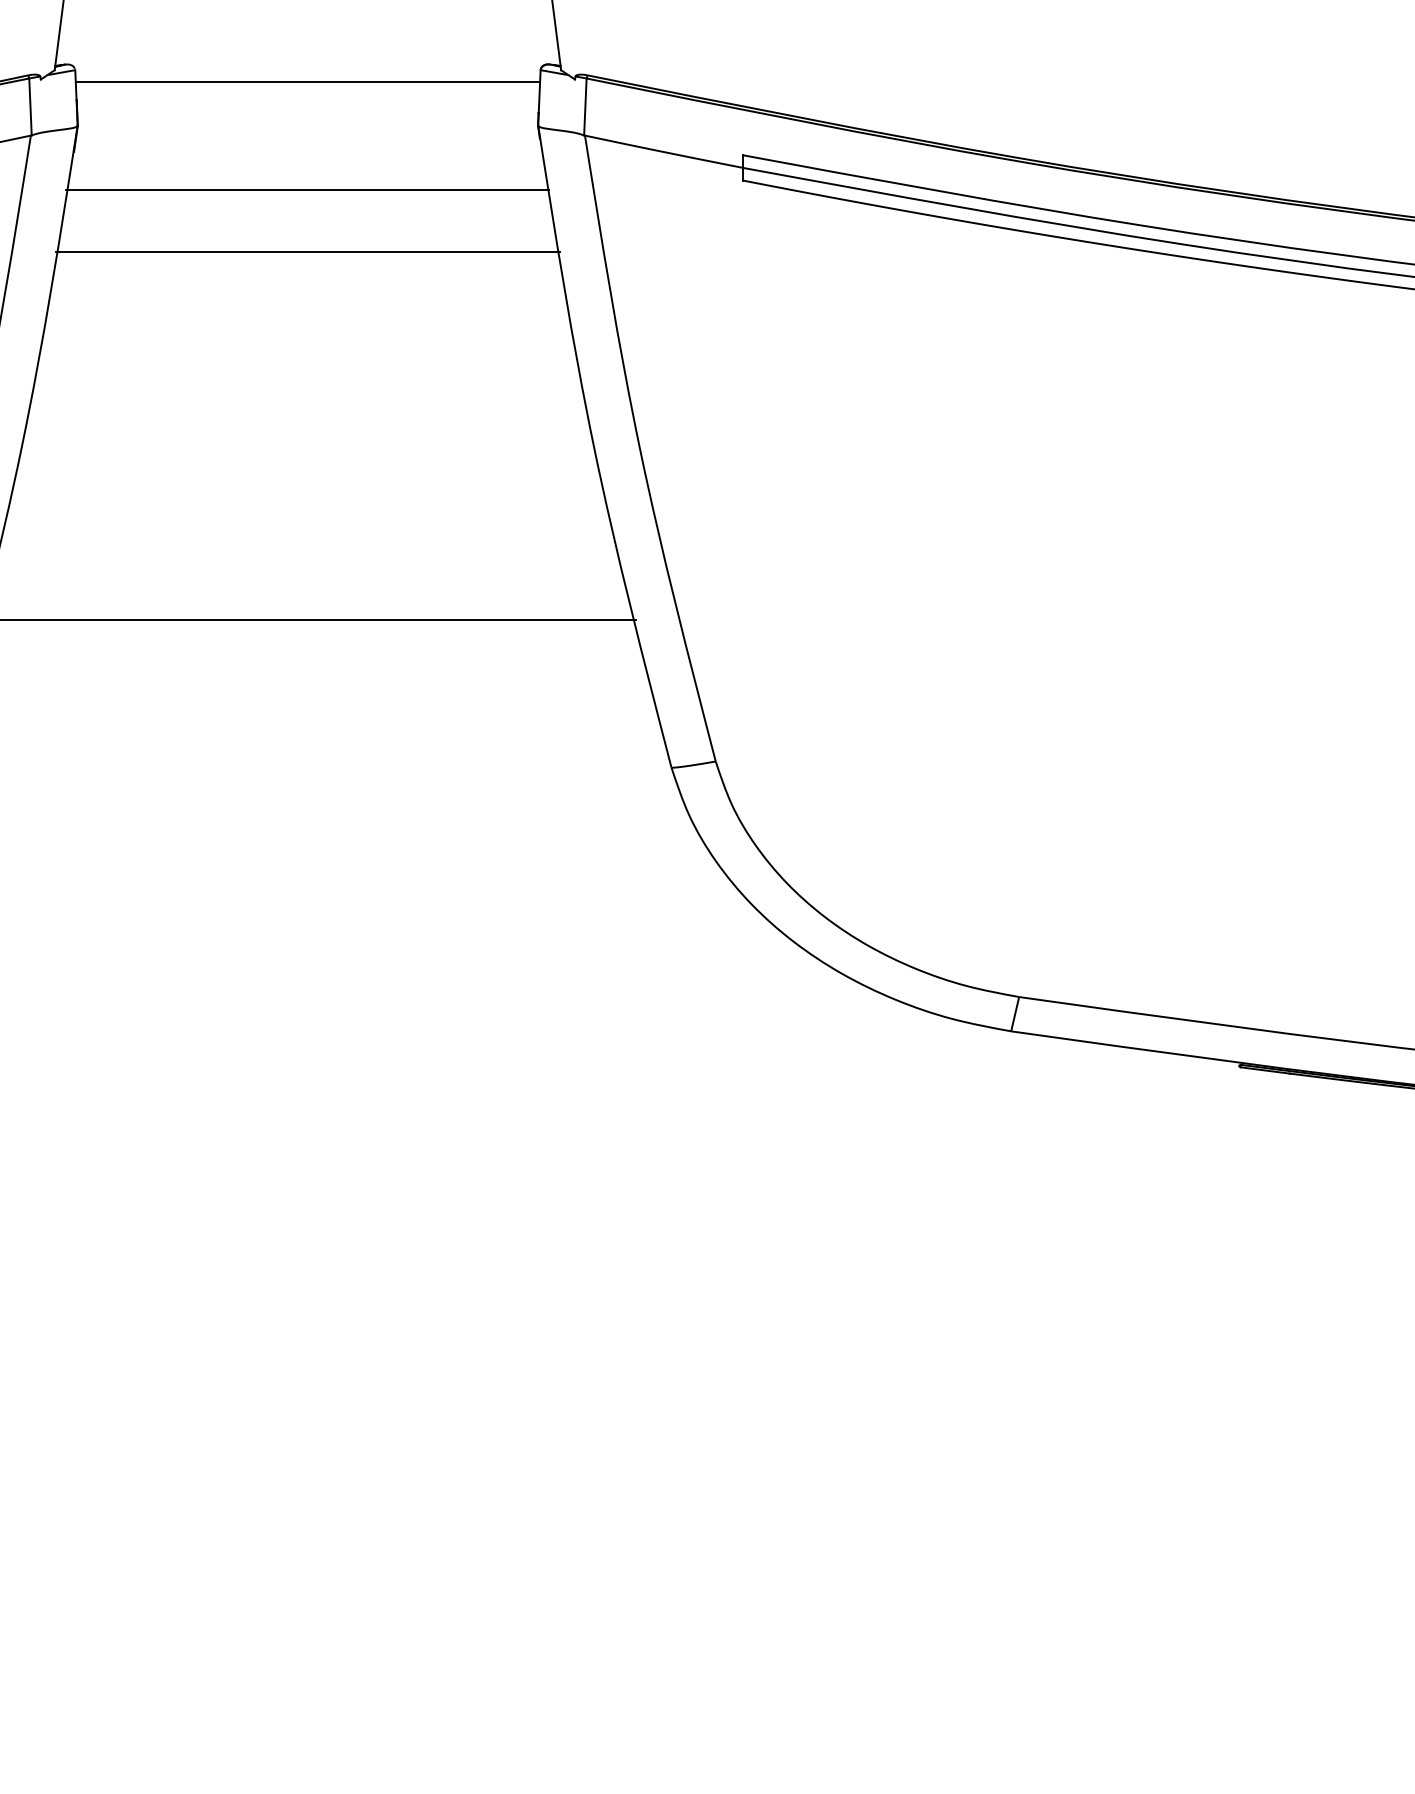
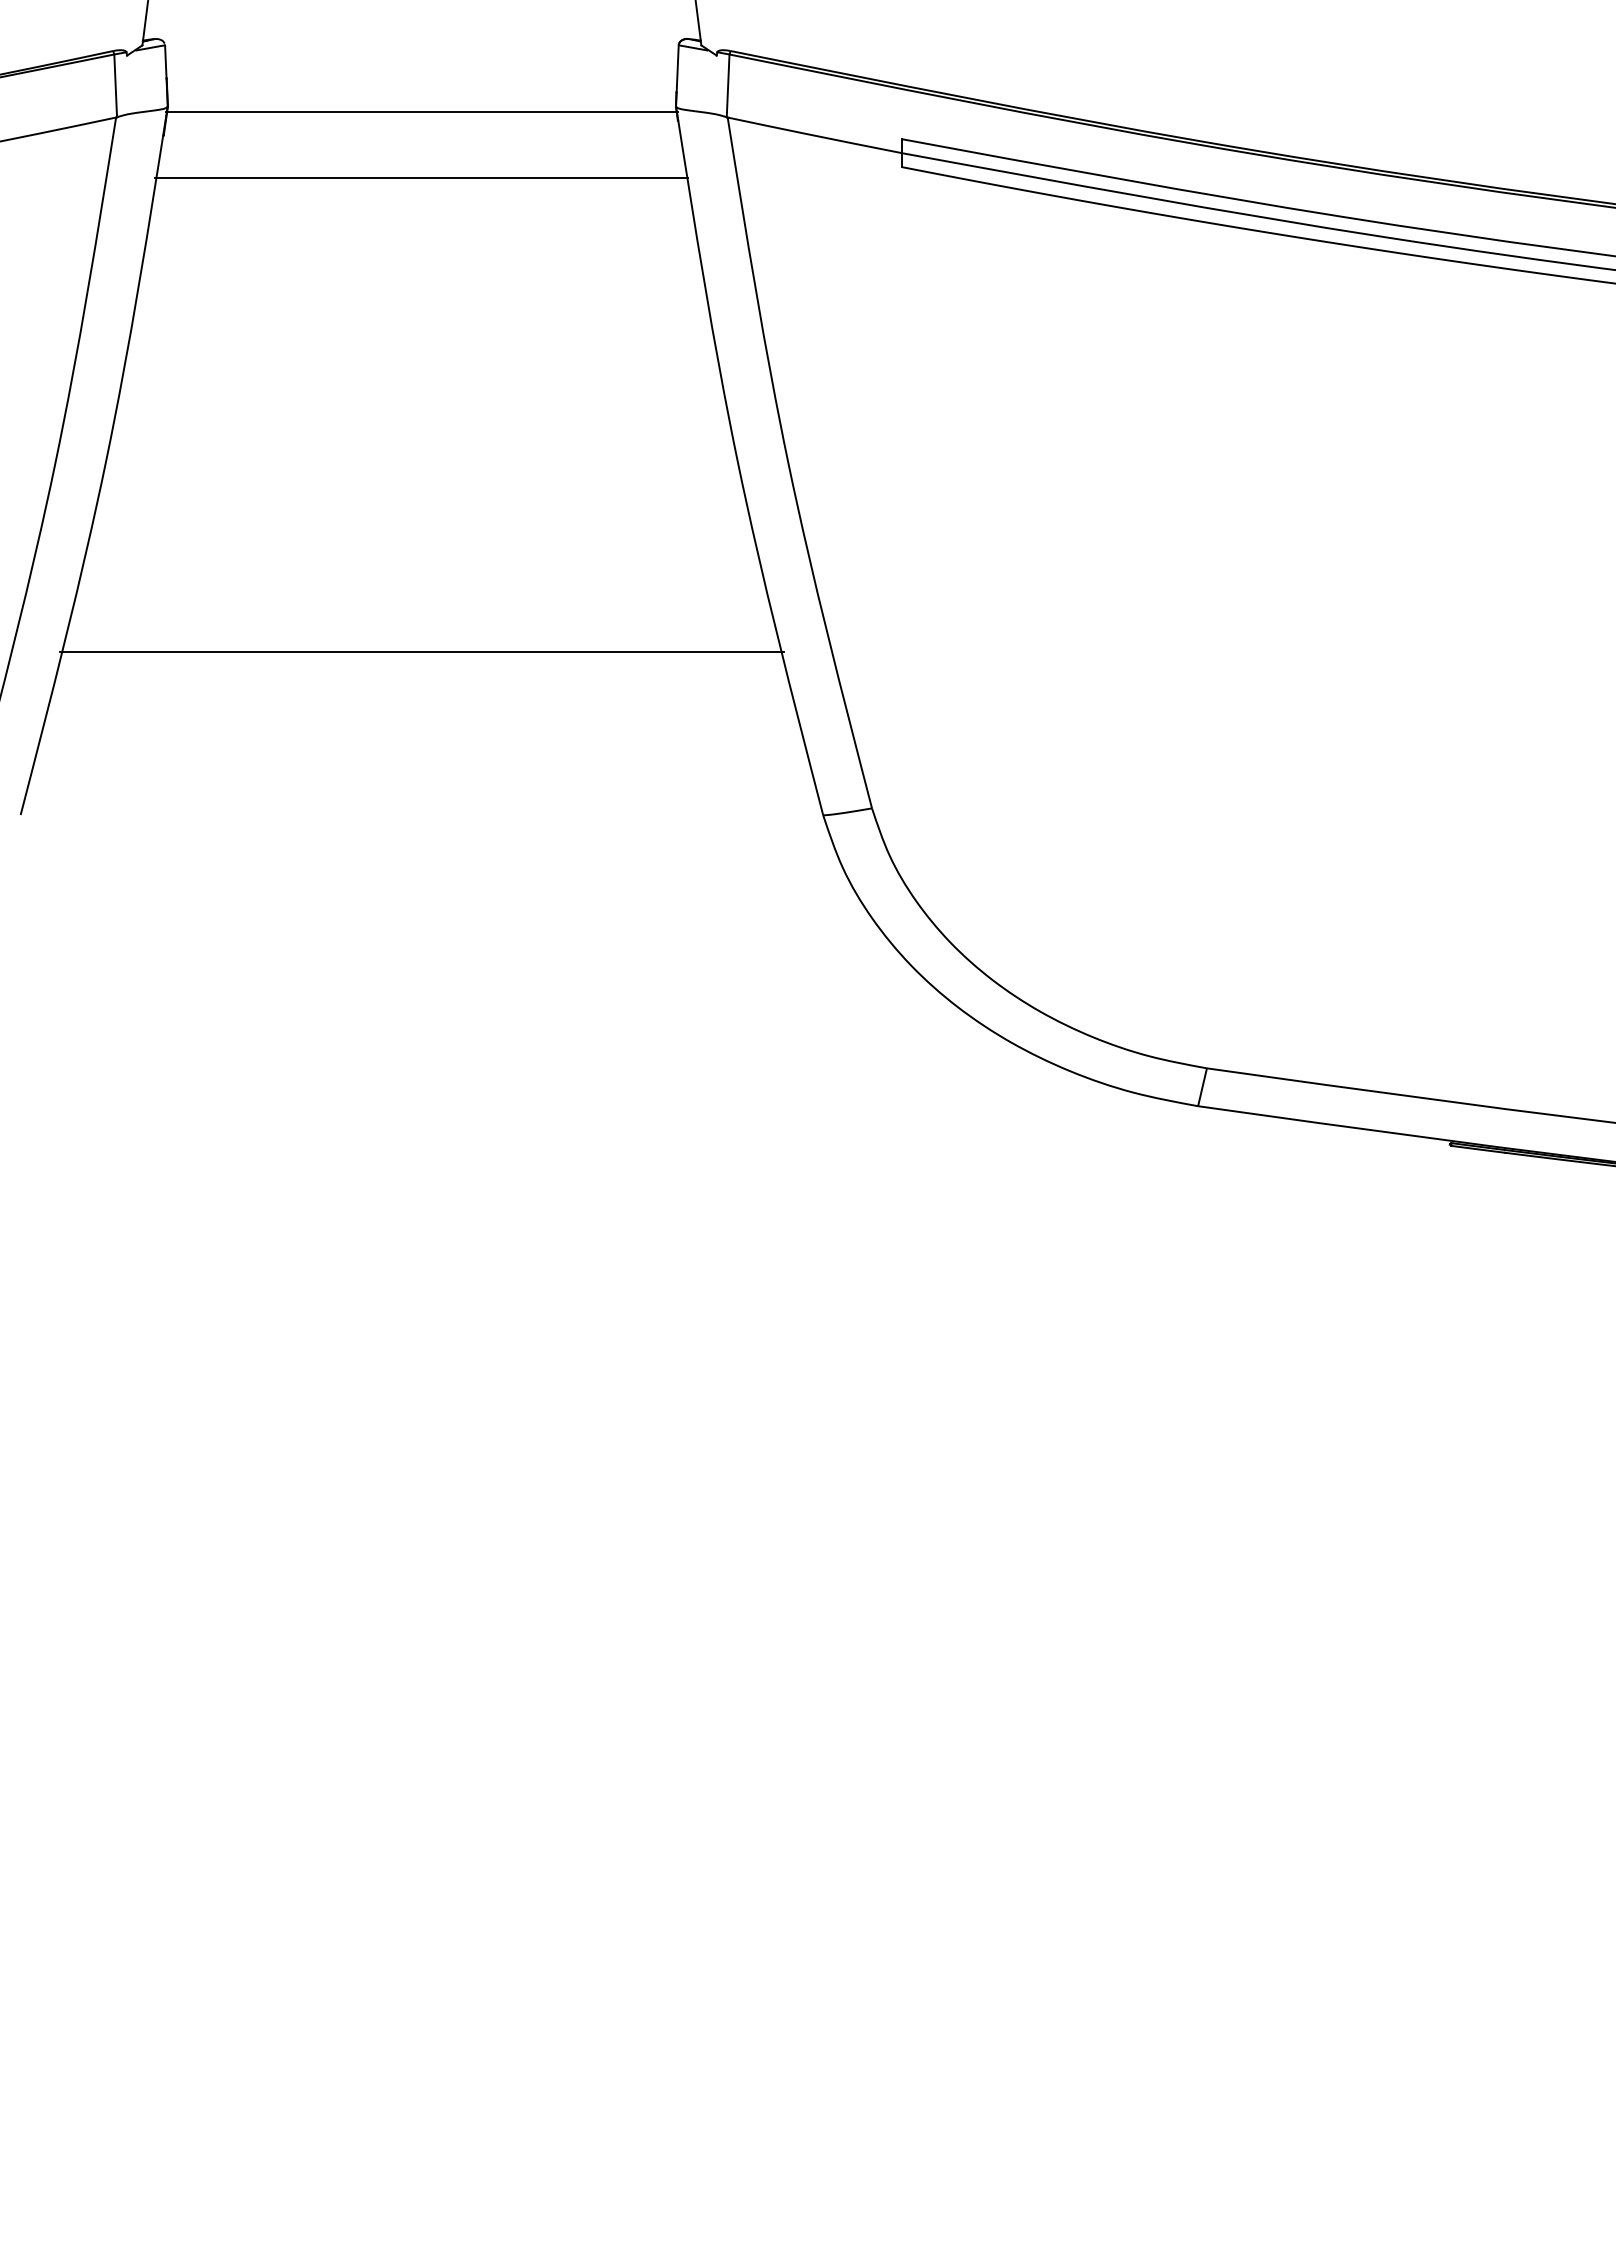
line: (307, 82) -> (421, 112), moved
line: (307, 251) -> (421, 245), removed

